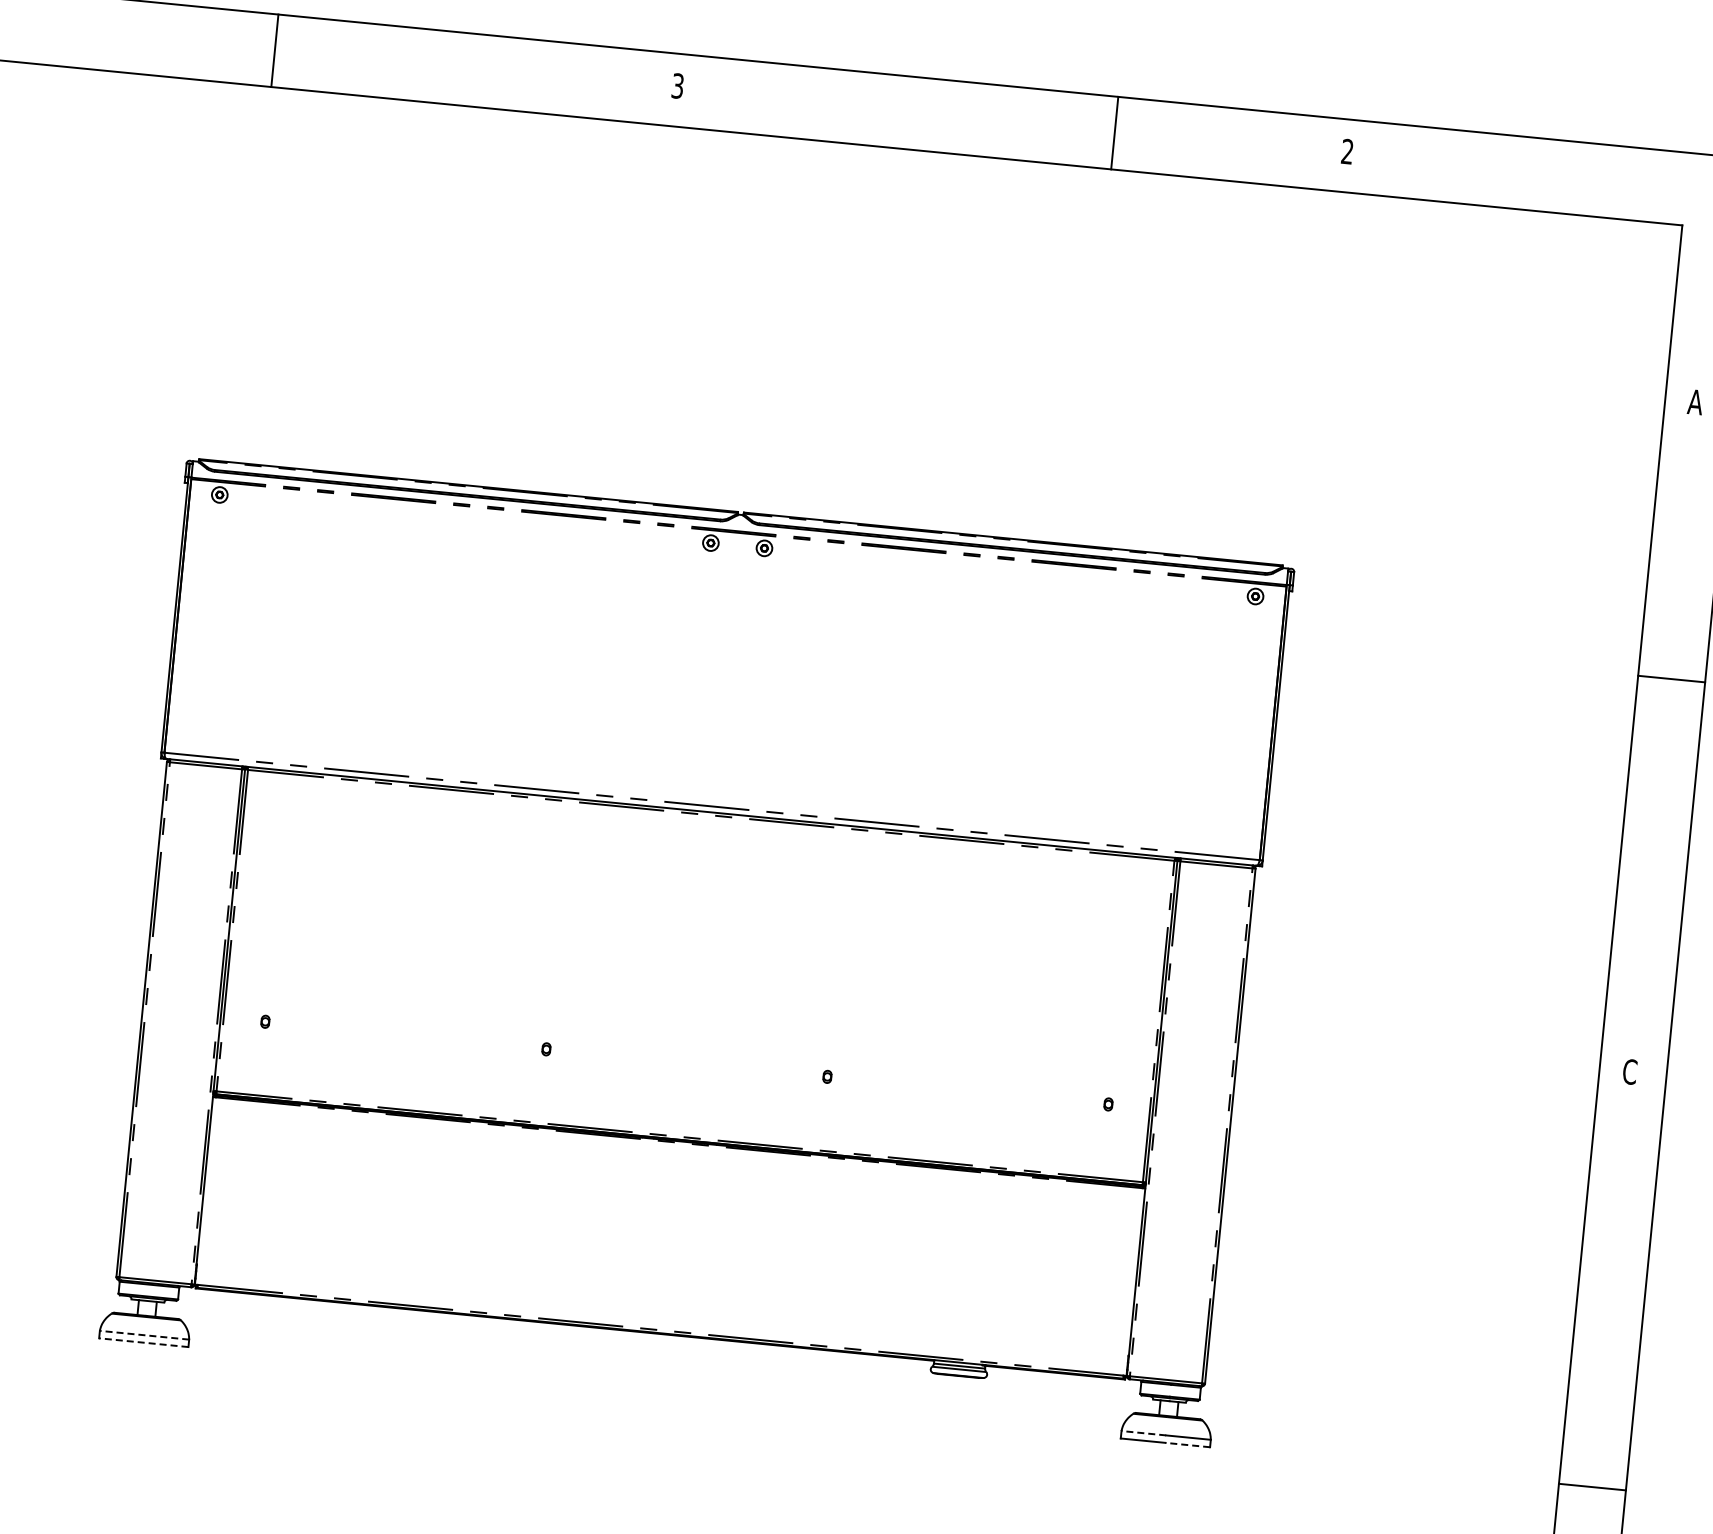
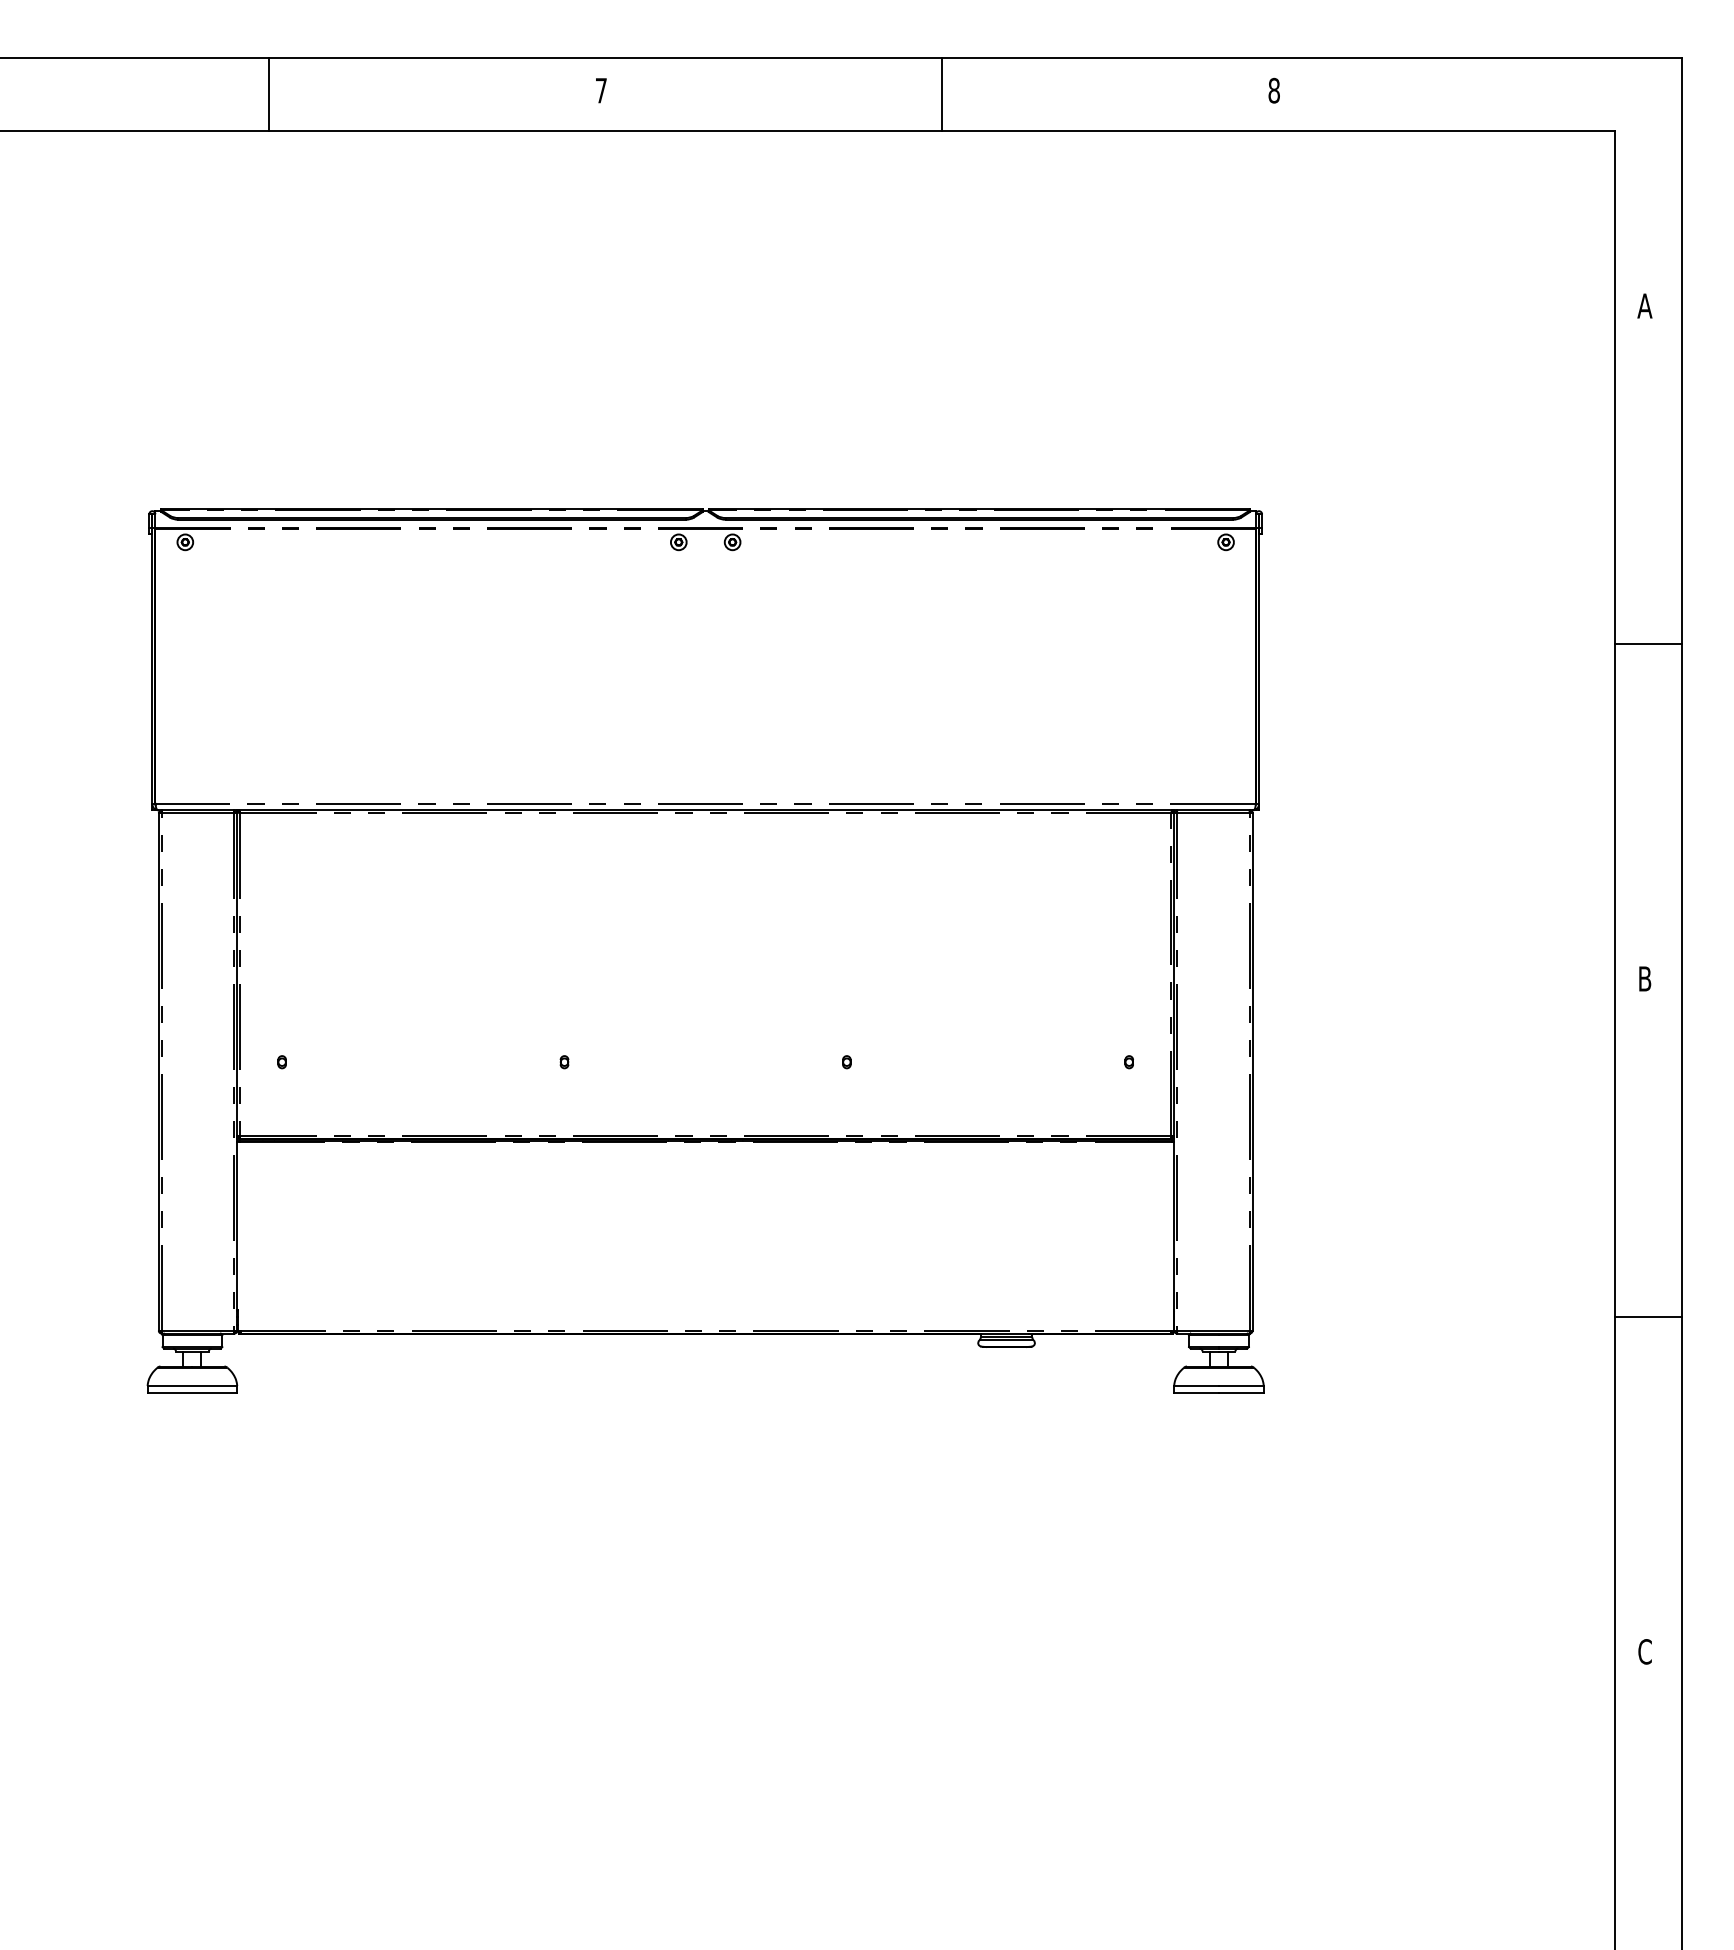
line: (274, 50) -> (268, 94), moved
text: (677, 85) -> (600, 90), 3 -> 7
line: (1114, 132) -> (941, 94), moved
text: (1346, 151) -> (1273, 90), 2 -> 8
line: (1670, 678) -> (1647, 643), moved
text: (1629, 1071) -> (1644, 978), C -> B
line: (144, 1334) -> (192, 1385), dashed -> solid
line: (143, 1342) -> (192, 1393), dashed -> solid
line: (1143, 1432) -> (1196, 1385), dashed -> solid
line: (1186, 1445) -> (1240, 1393), dashed -> solid
line: (1591, 1486) -> (1647, 1316), moved

